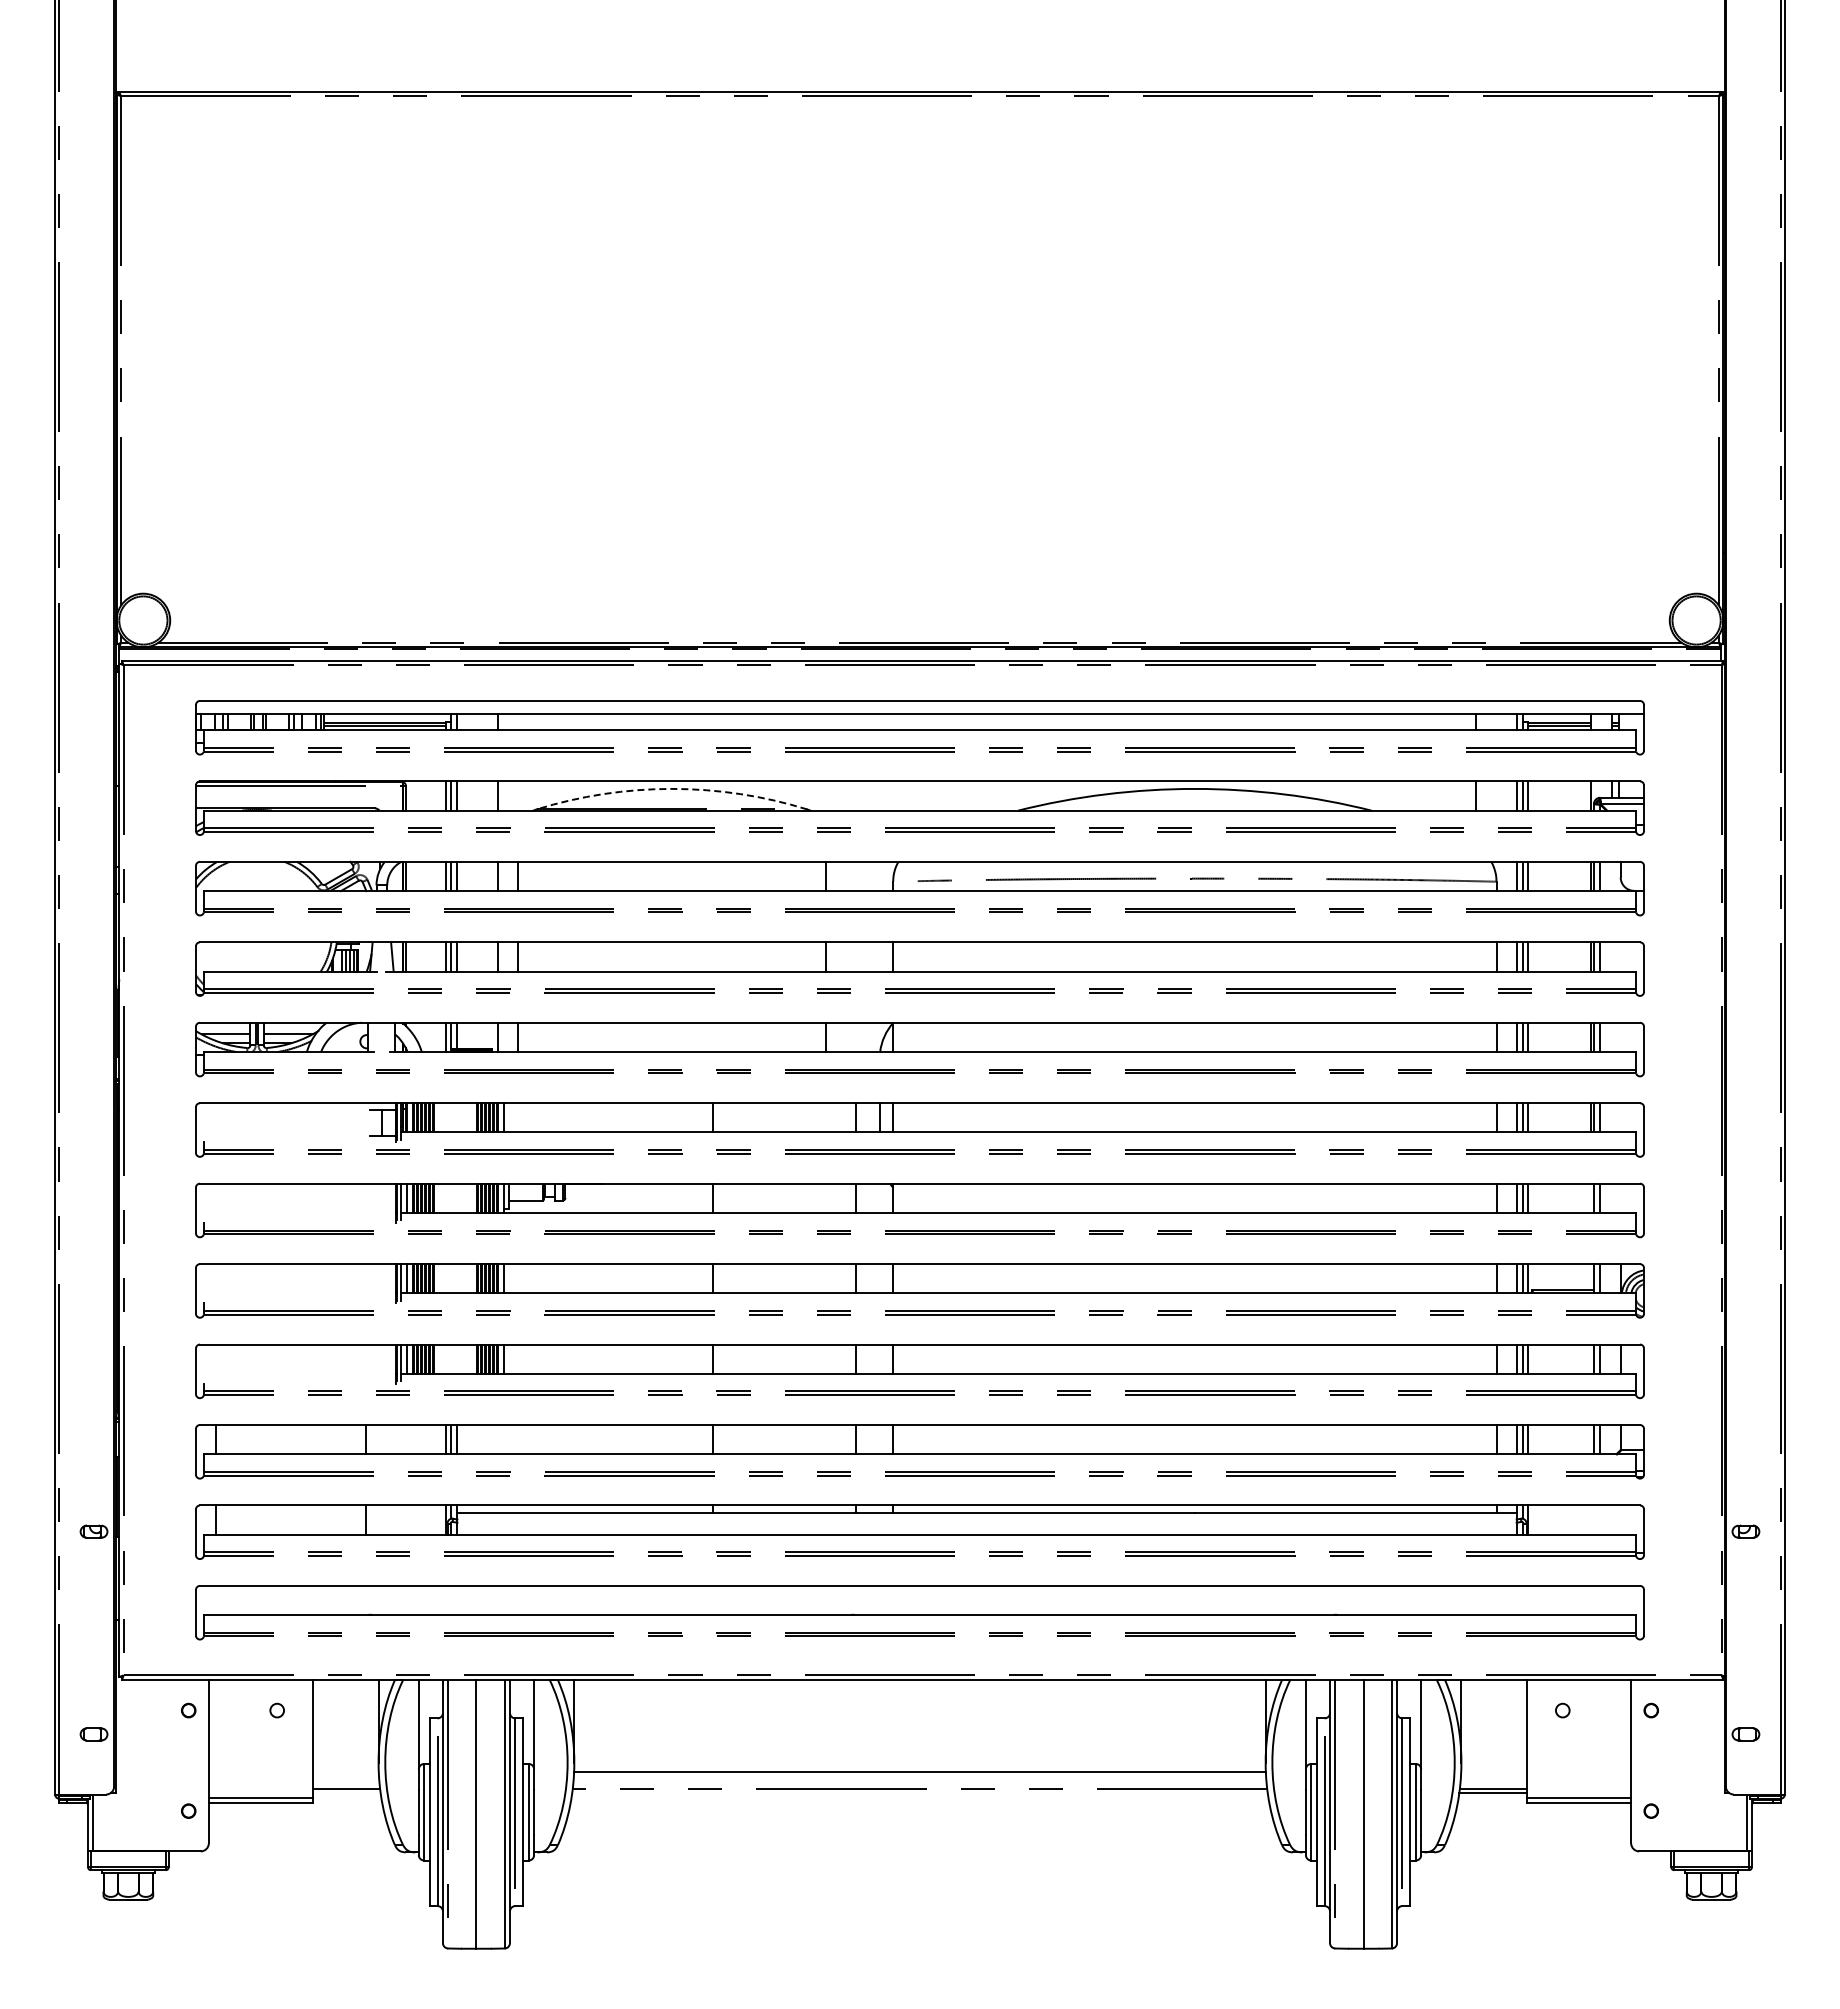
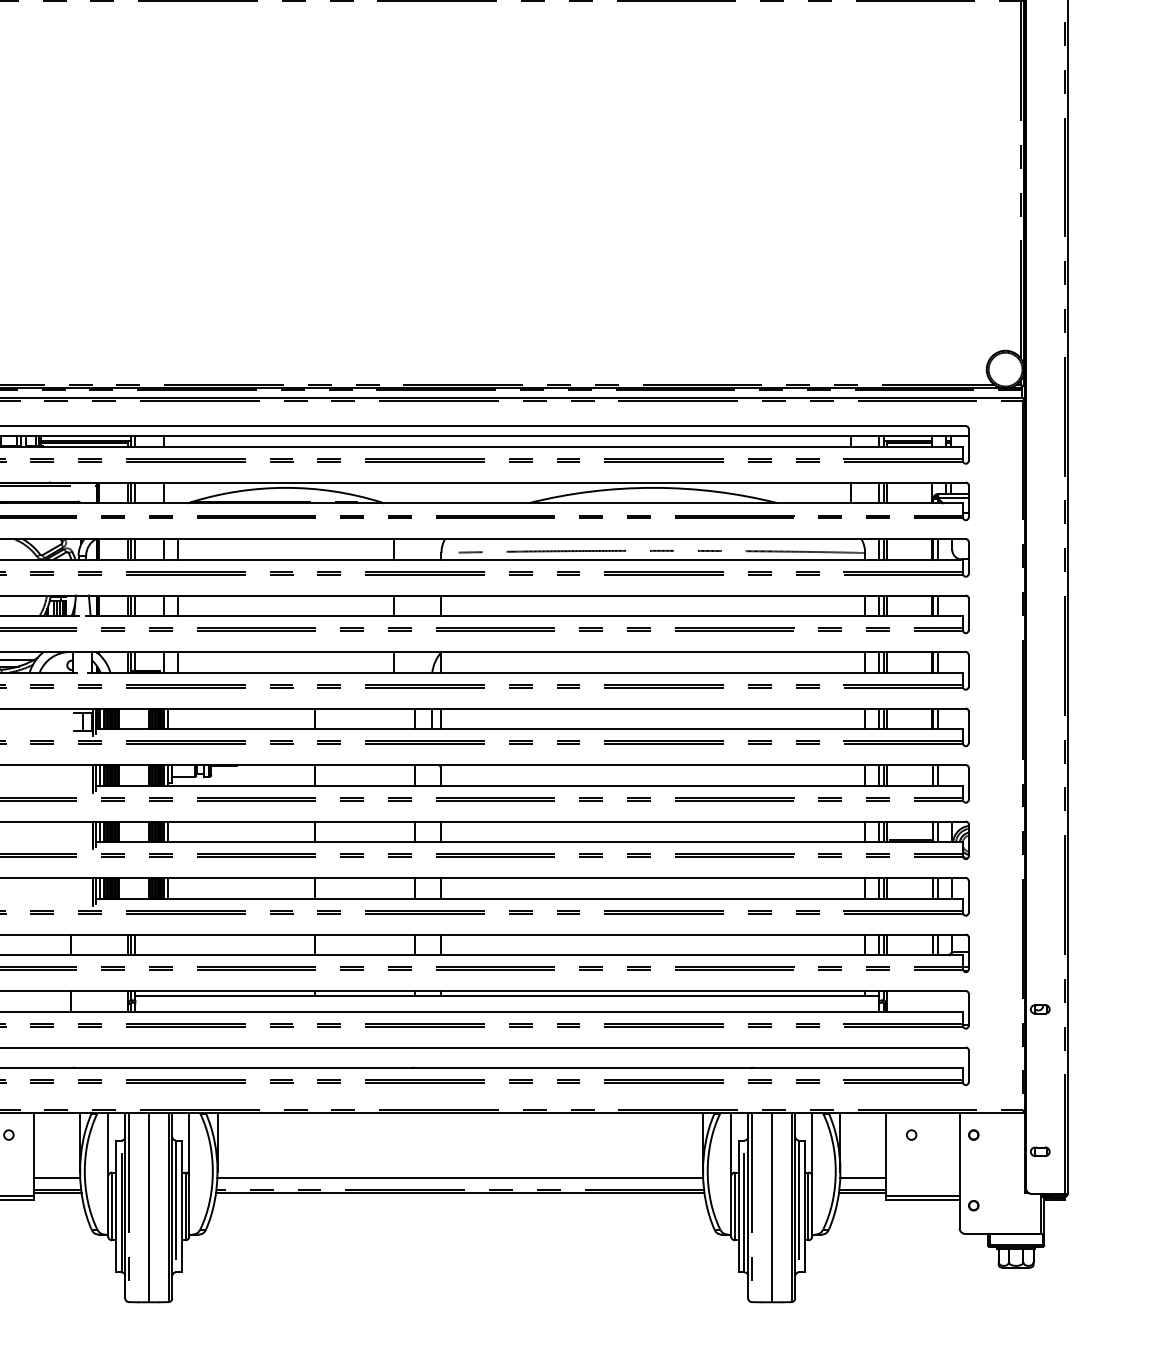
arc: (671, 788) -> (285, 487), dashed -> solid
line: (345, 1771) -> (56, 1177), added
line: (1493, 1771) -> (862, 1177), added
line: (346, 1793) -> (57, 1193), added
line: (919, 1793) -> (459, 1193), added

